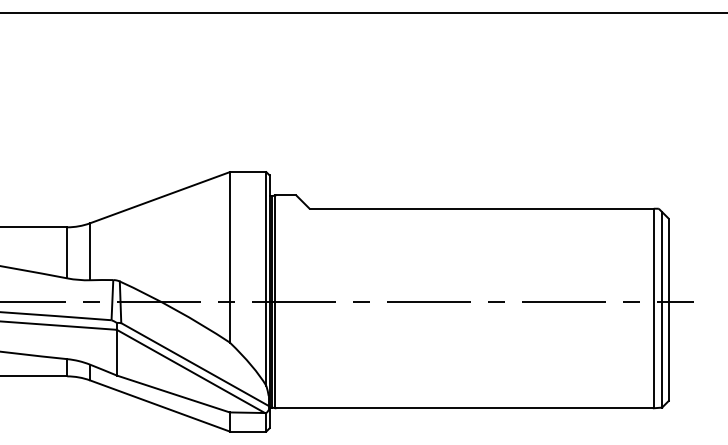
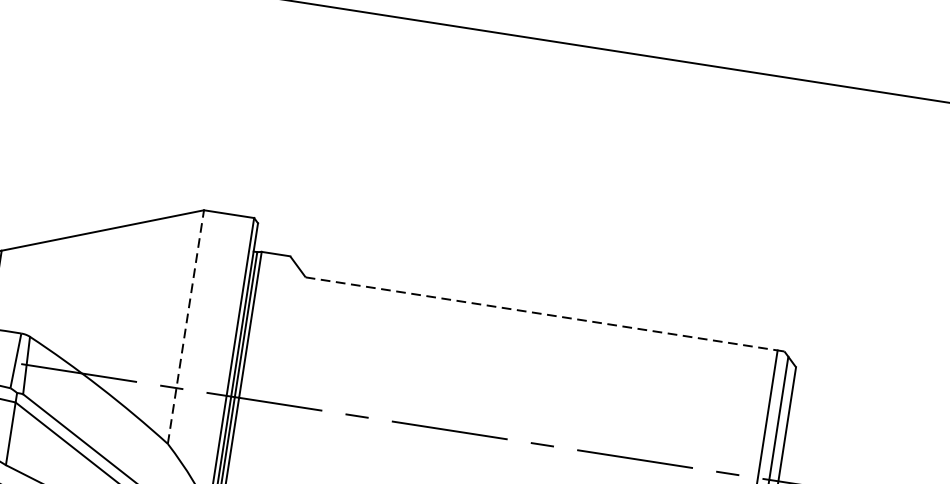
line: (482, 208) -> (542, 313), solid -> dashed
line: (229, 256) -> (185, 325), solid -> dashed

